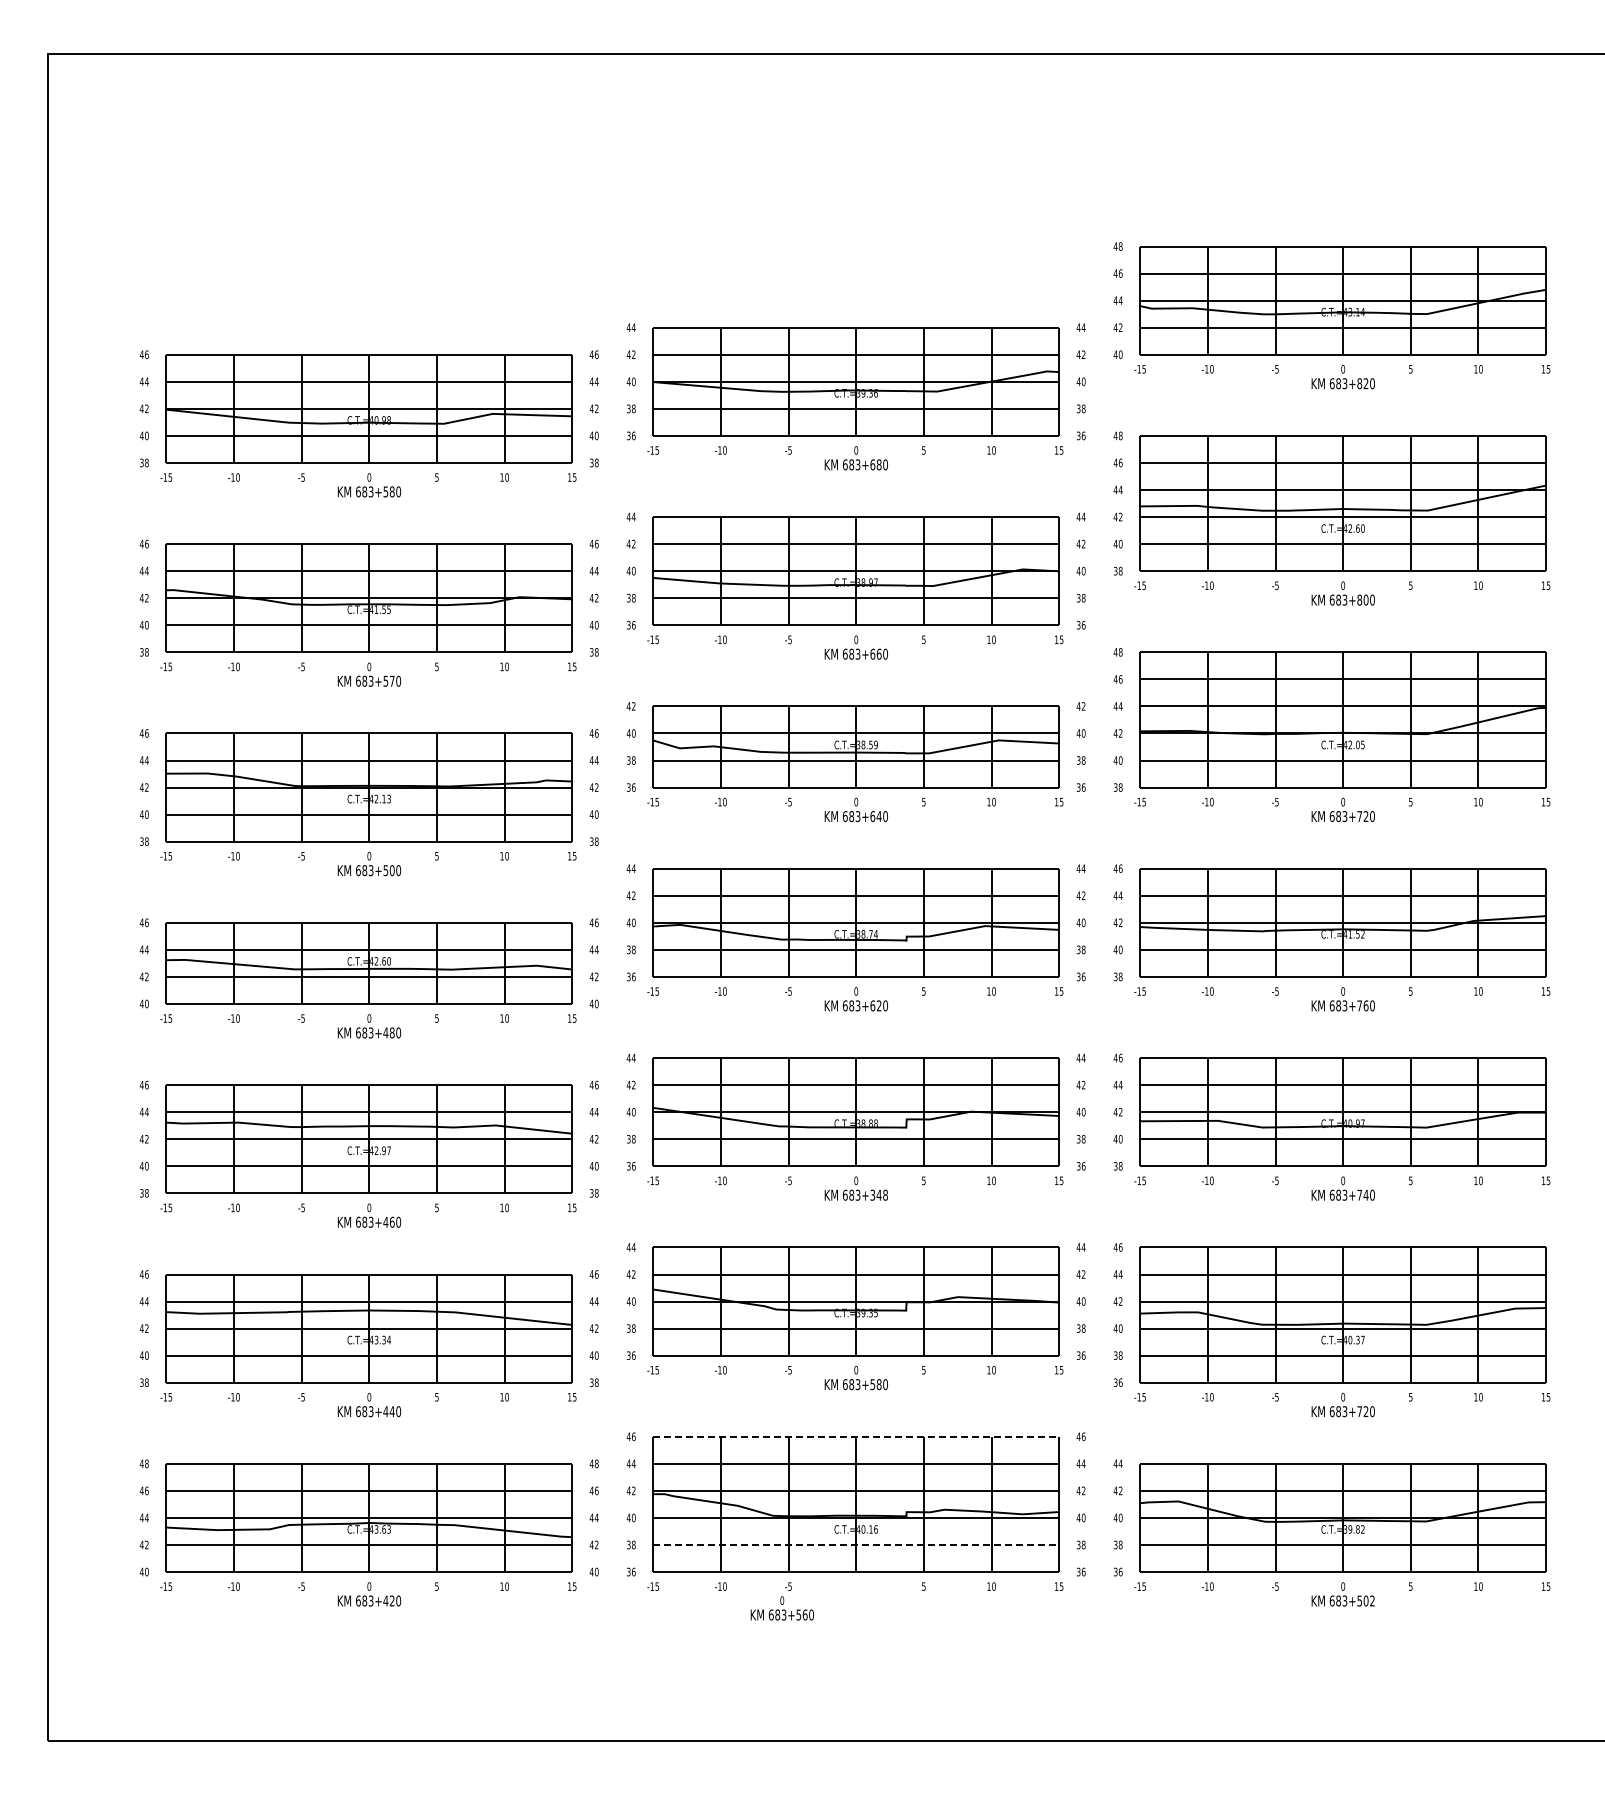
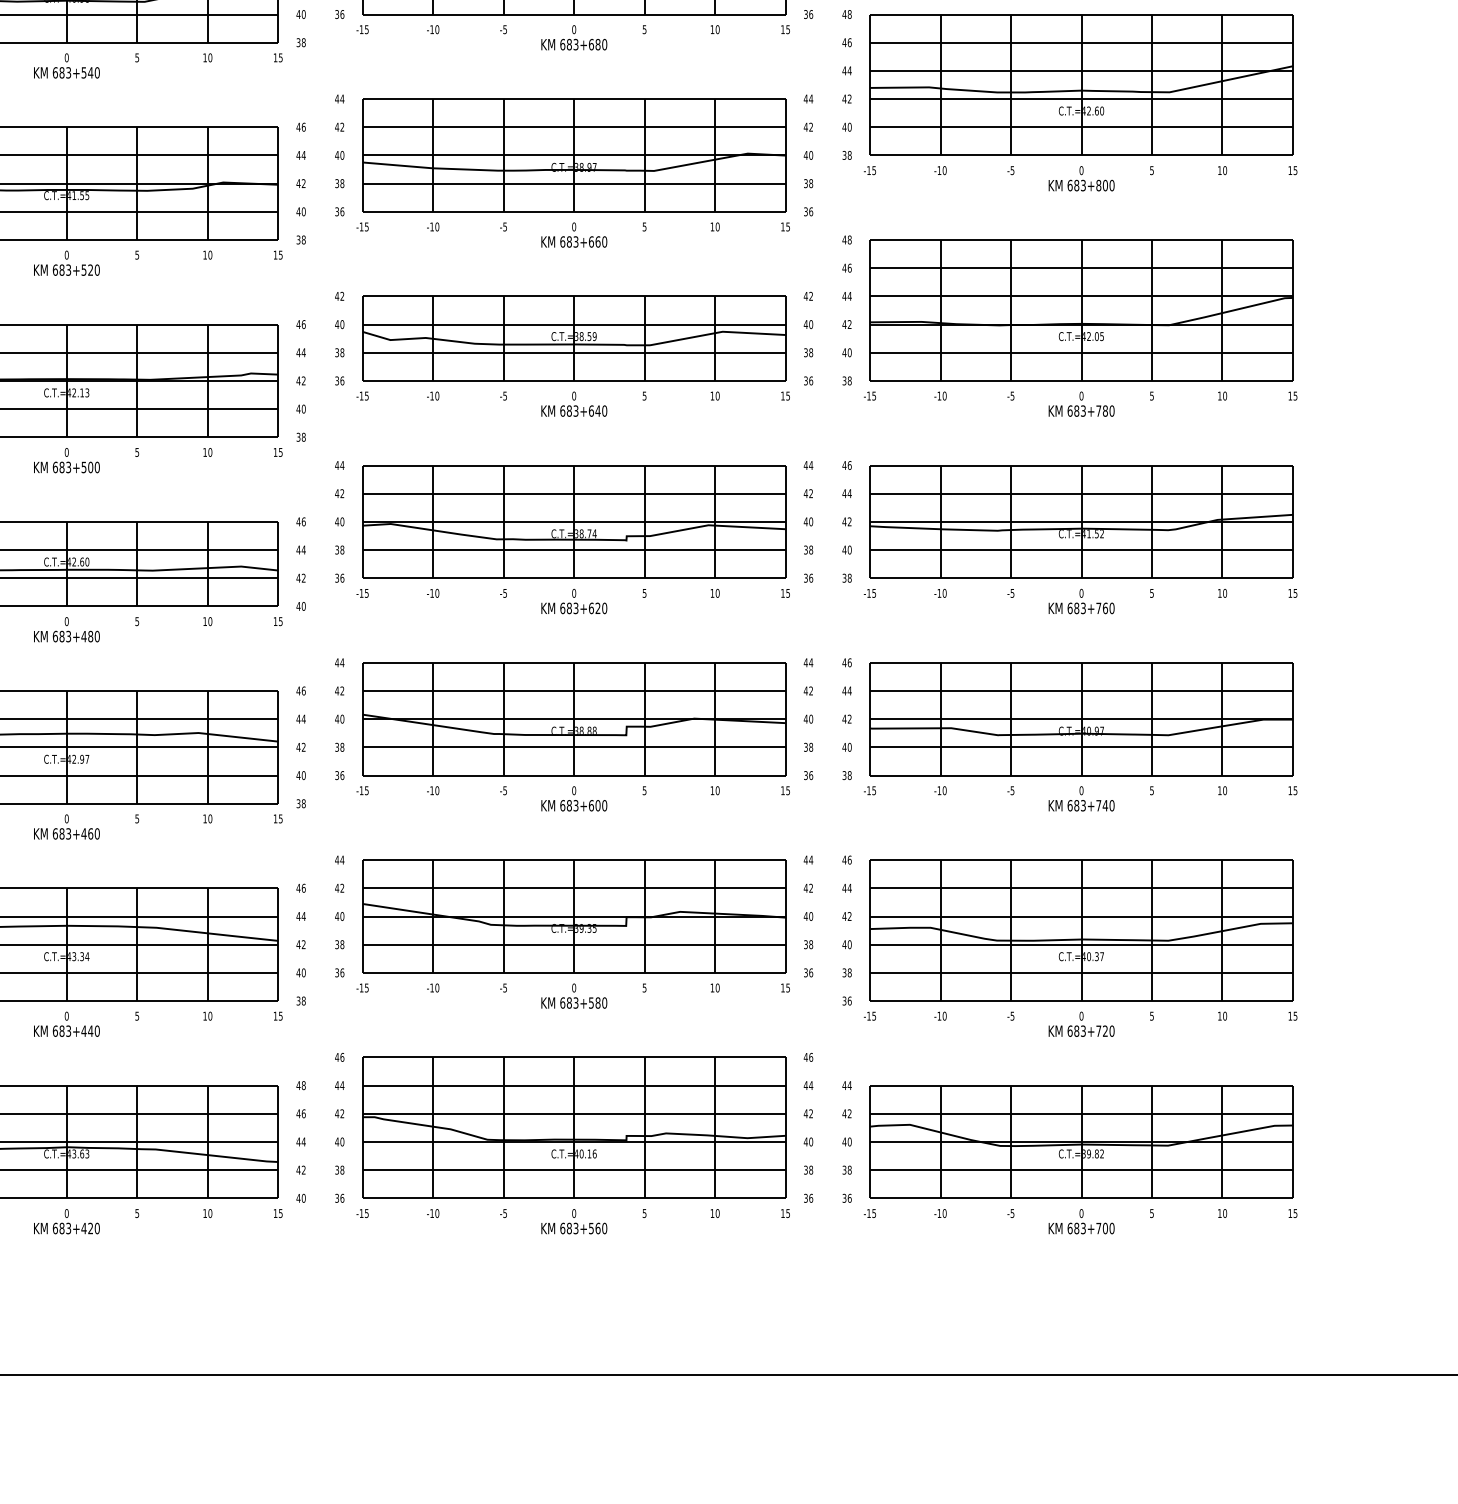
text: (391, 491) -> (89, 72), 683+580 -> 683+540
text: (391, 680) -> (89, 269), 683+570 -> 683+520
text: (1365, 816) -> (1104, 411), 683+720 -> 683+780
text: (879, 1194) -> (598, 804), 683+348 -> 683+600
line: (856, 1436) -> (574, 1057), dashed -> solid
line: (856, 1545) -> (574, 1170), dashed -> solid
text: (1365, 1600) -> (1104, 1227), 683+502 -> 683+700
text: (781, 1608) -> (573, 1221), moved

